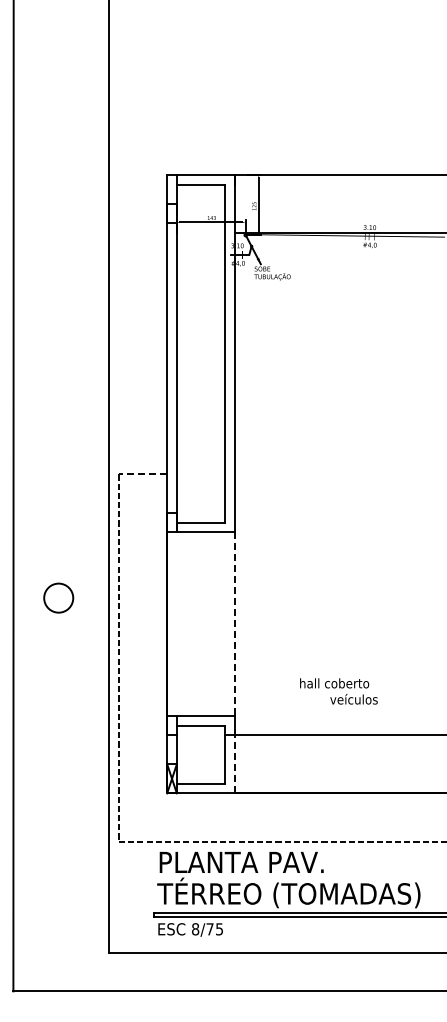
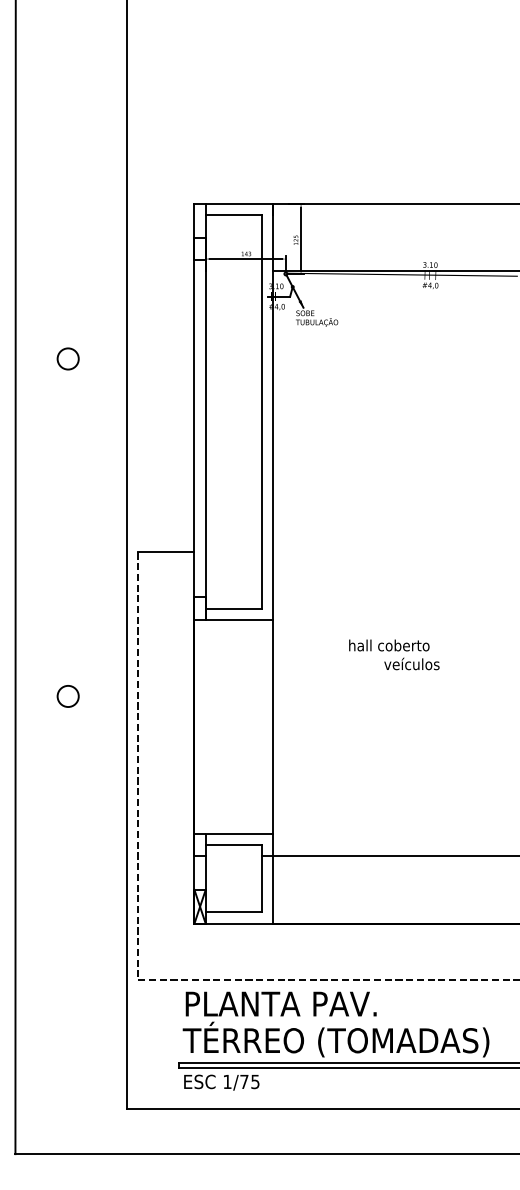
circle: (58, 308) -> (67, 359), added
line: (142, 474) -> (165, 552), dashed -> solid
circle: (58, 598) -> (67, 696), size x0.62
line: (234, 624) -> (272, 727), dashed -> solid
text: (338, 691) -> (393, 654), moved
line: (234, 764) -> (272, 890), dashed -> solid
text: (195, 929) -> (227, 1082), 8/75 -> 1/75

